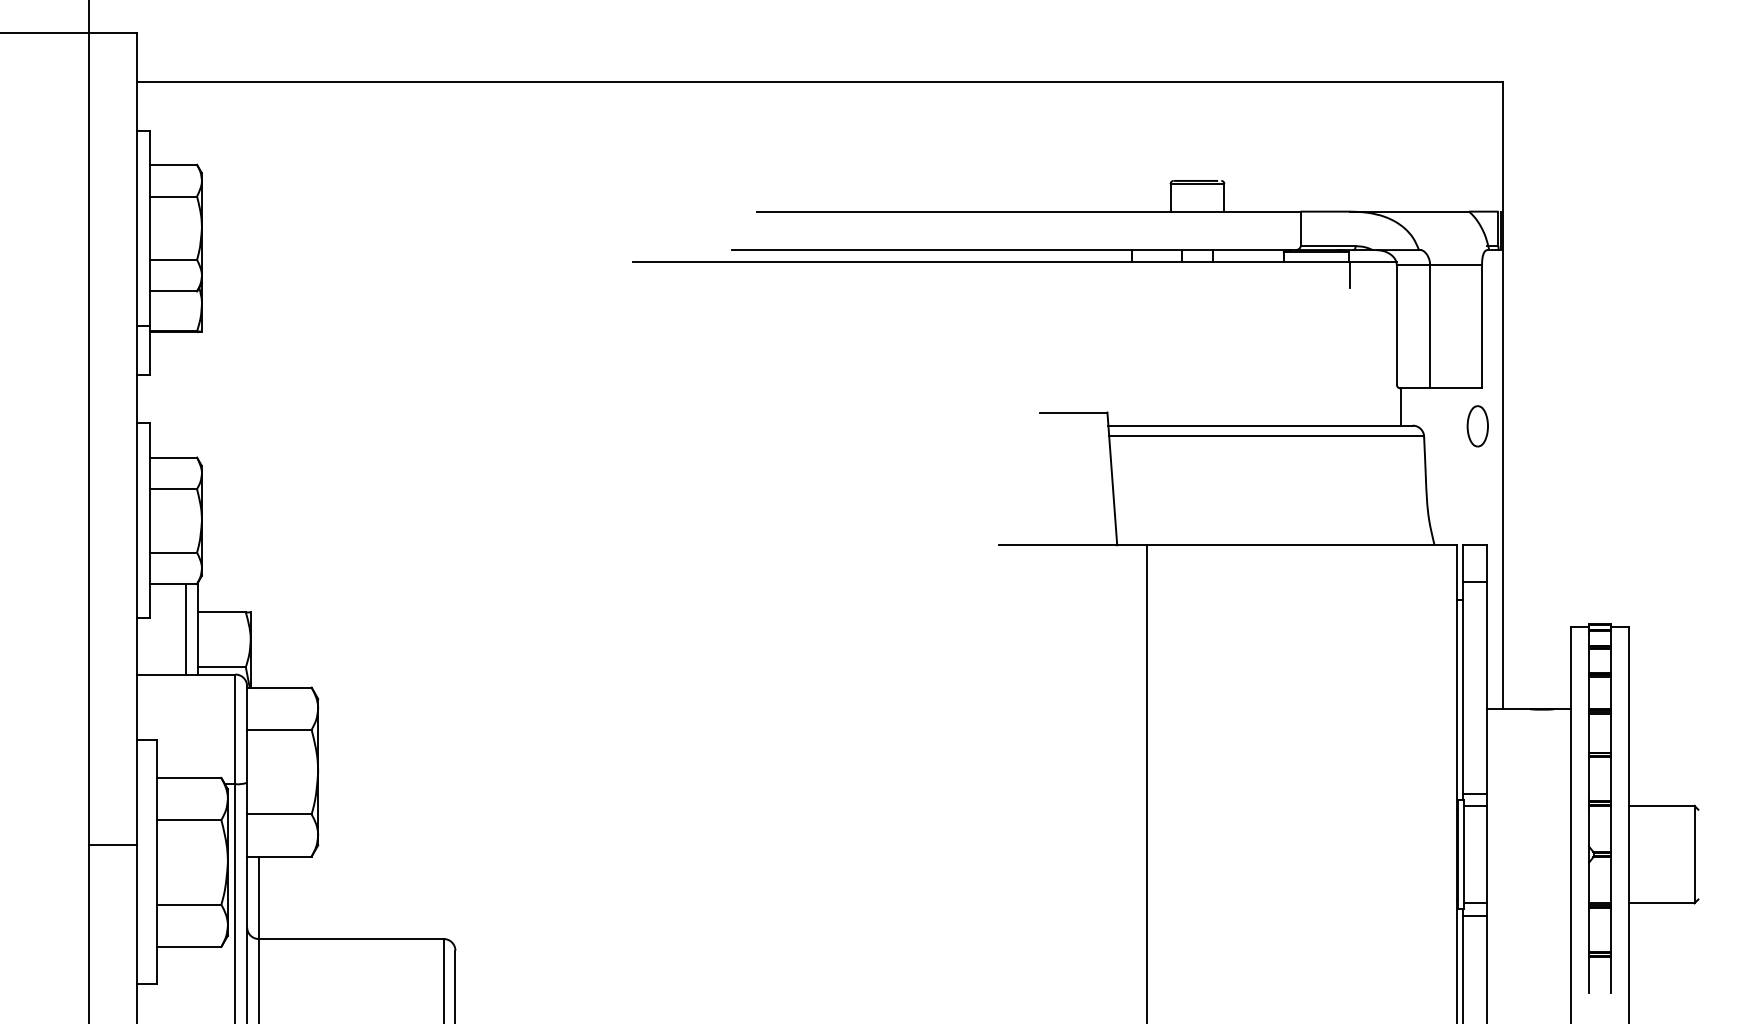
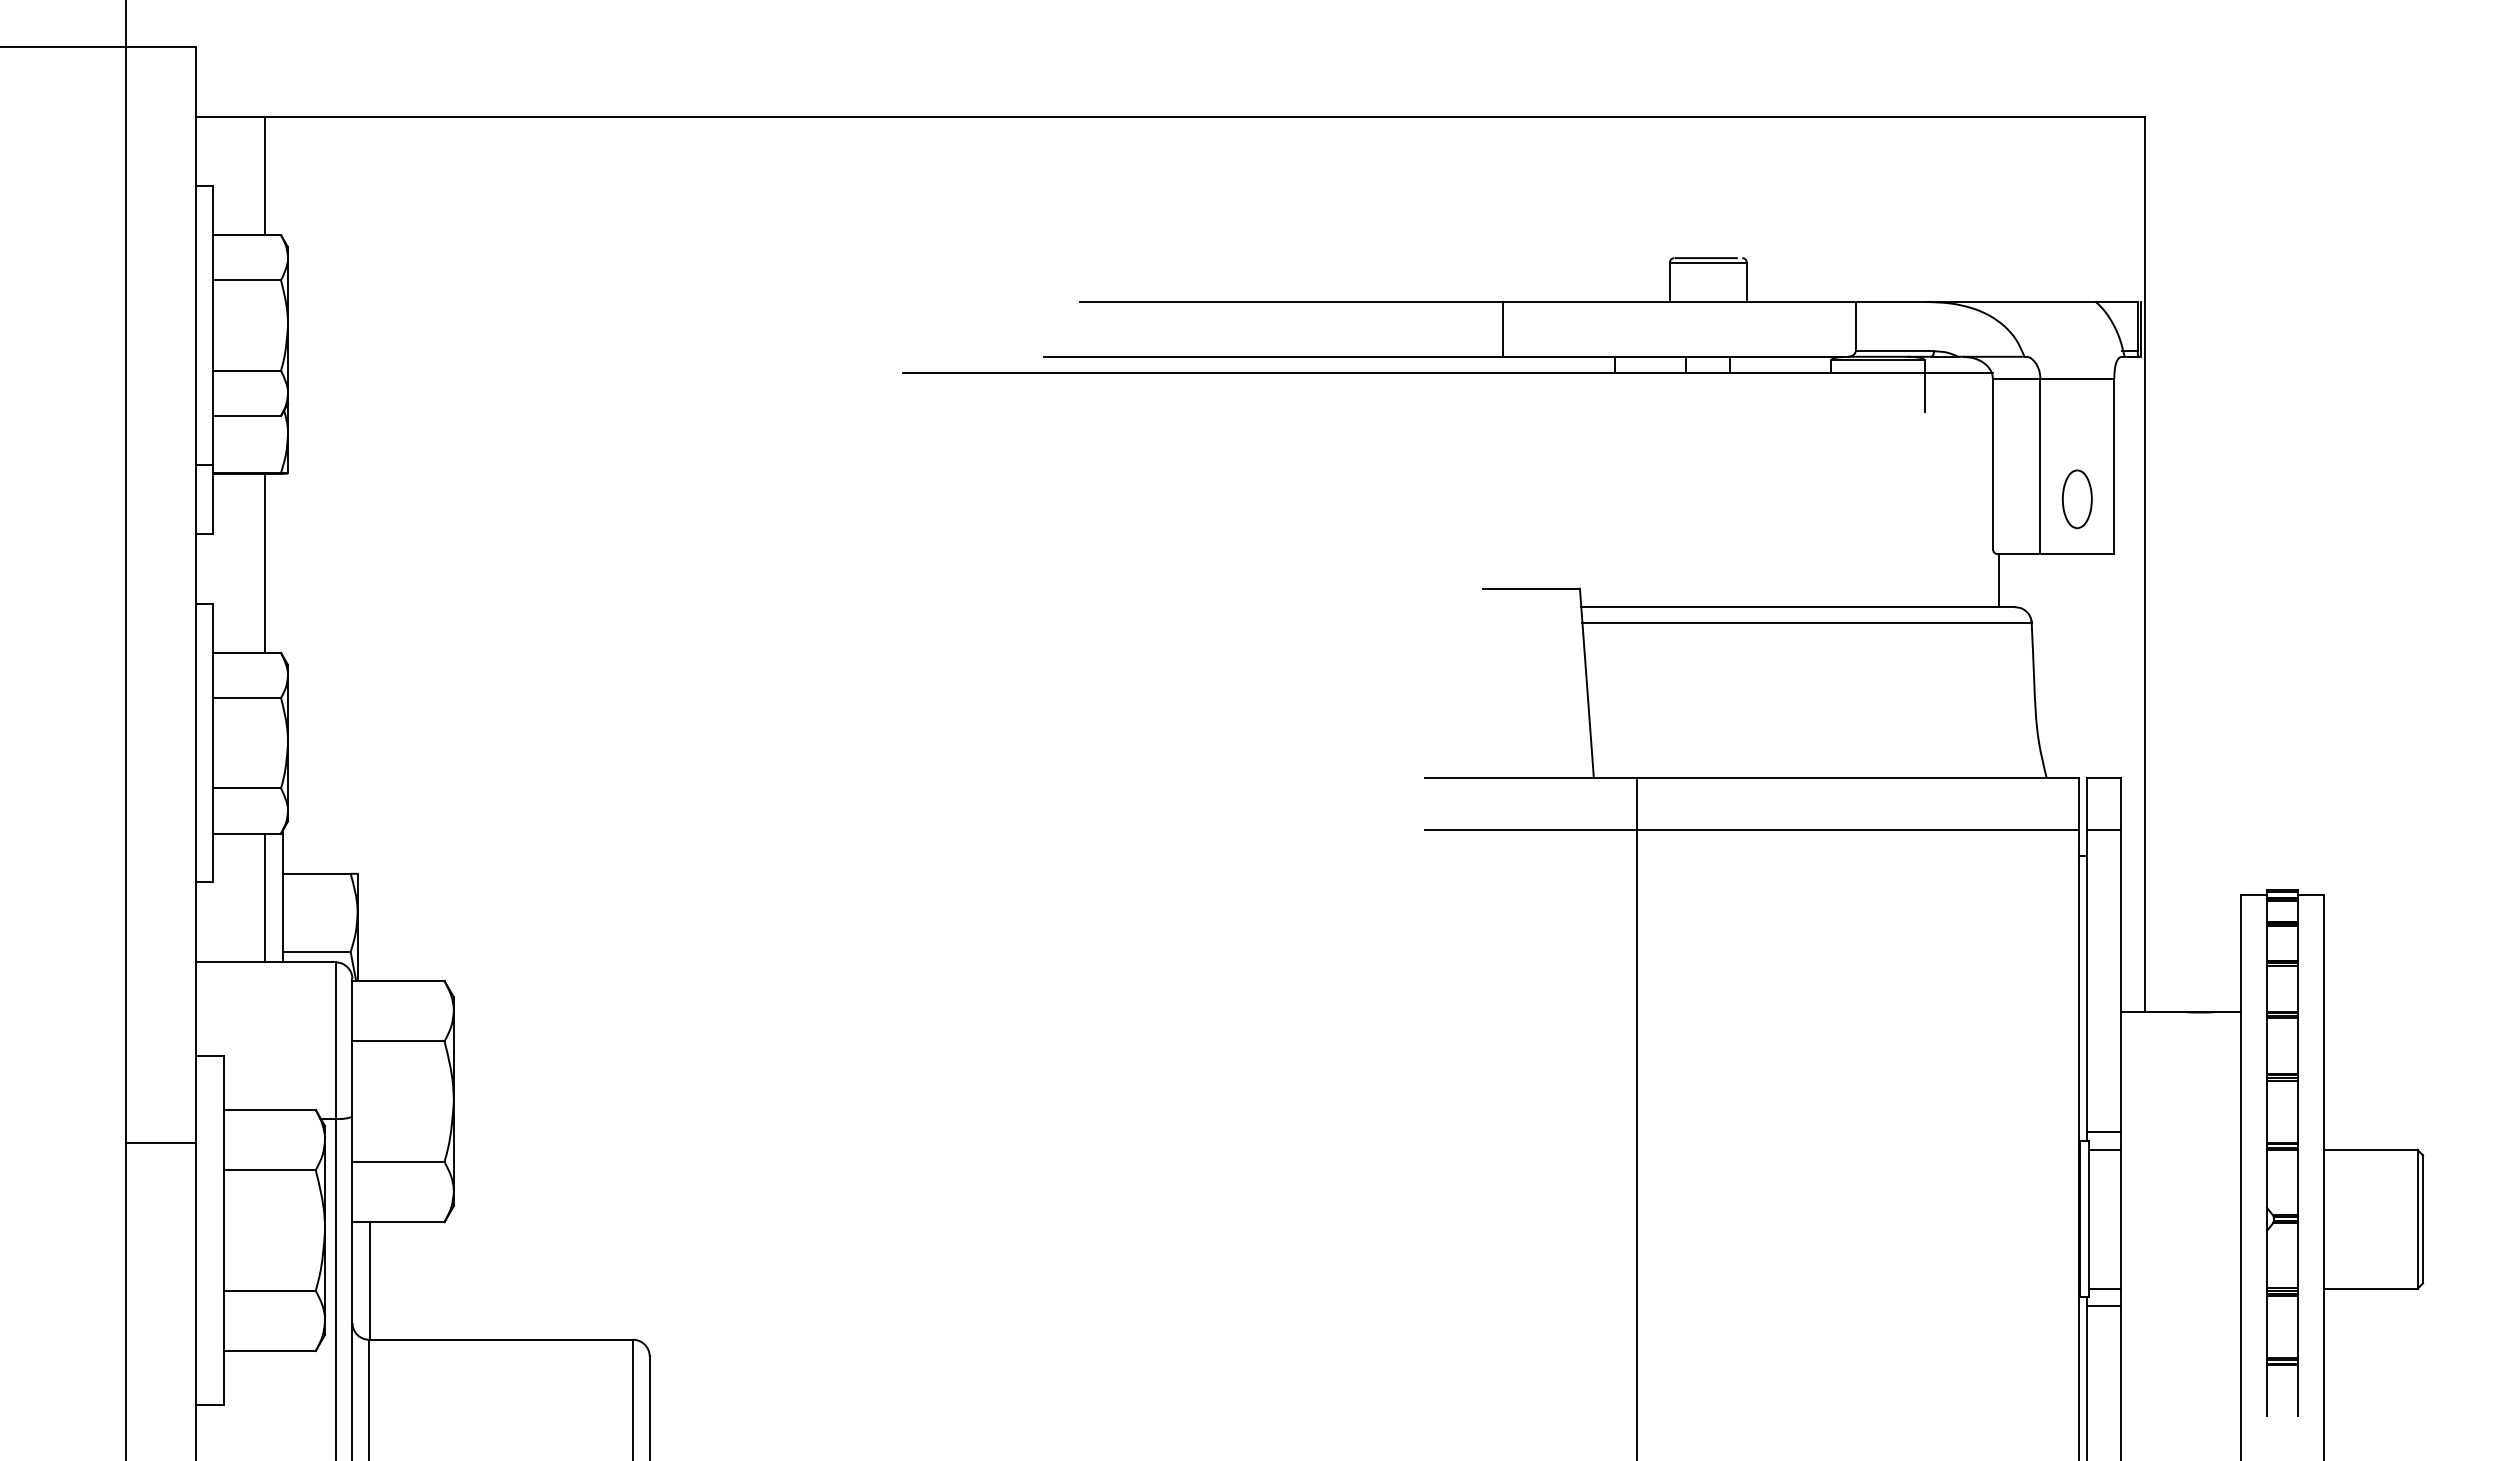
line: (186, 123) -> (265, 175), added
line: (1053, 230) -> (1503, 328), added
line: (186, 394) -> (265, 562), added
part: (1477, 426) -> (2076, 499), moved
line: (1228, 582) -> (1752, 830), added
line: (112, 844) -> (160, 1143), moved
line: (1698, 854) -> (2423, 1219), added

